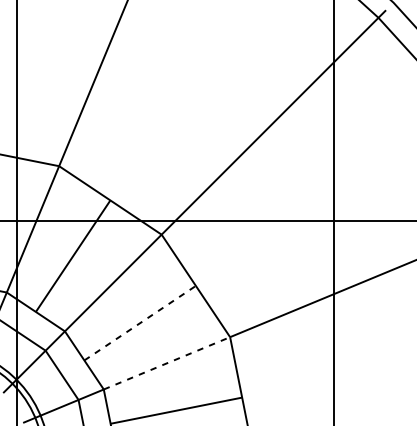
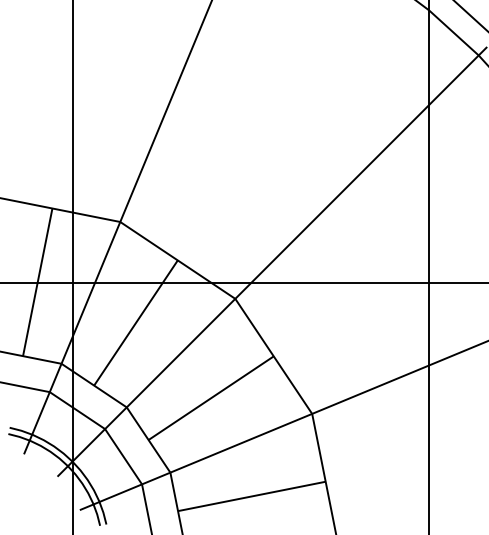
line: (140, 322) -> (211, 397), dashed -> solid
line: (167, 363) -> (241, 443), dashed -> solid

